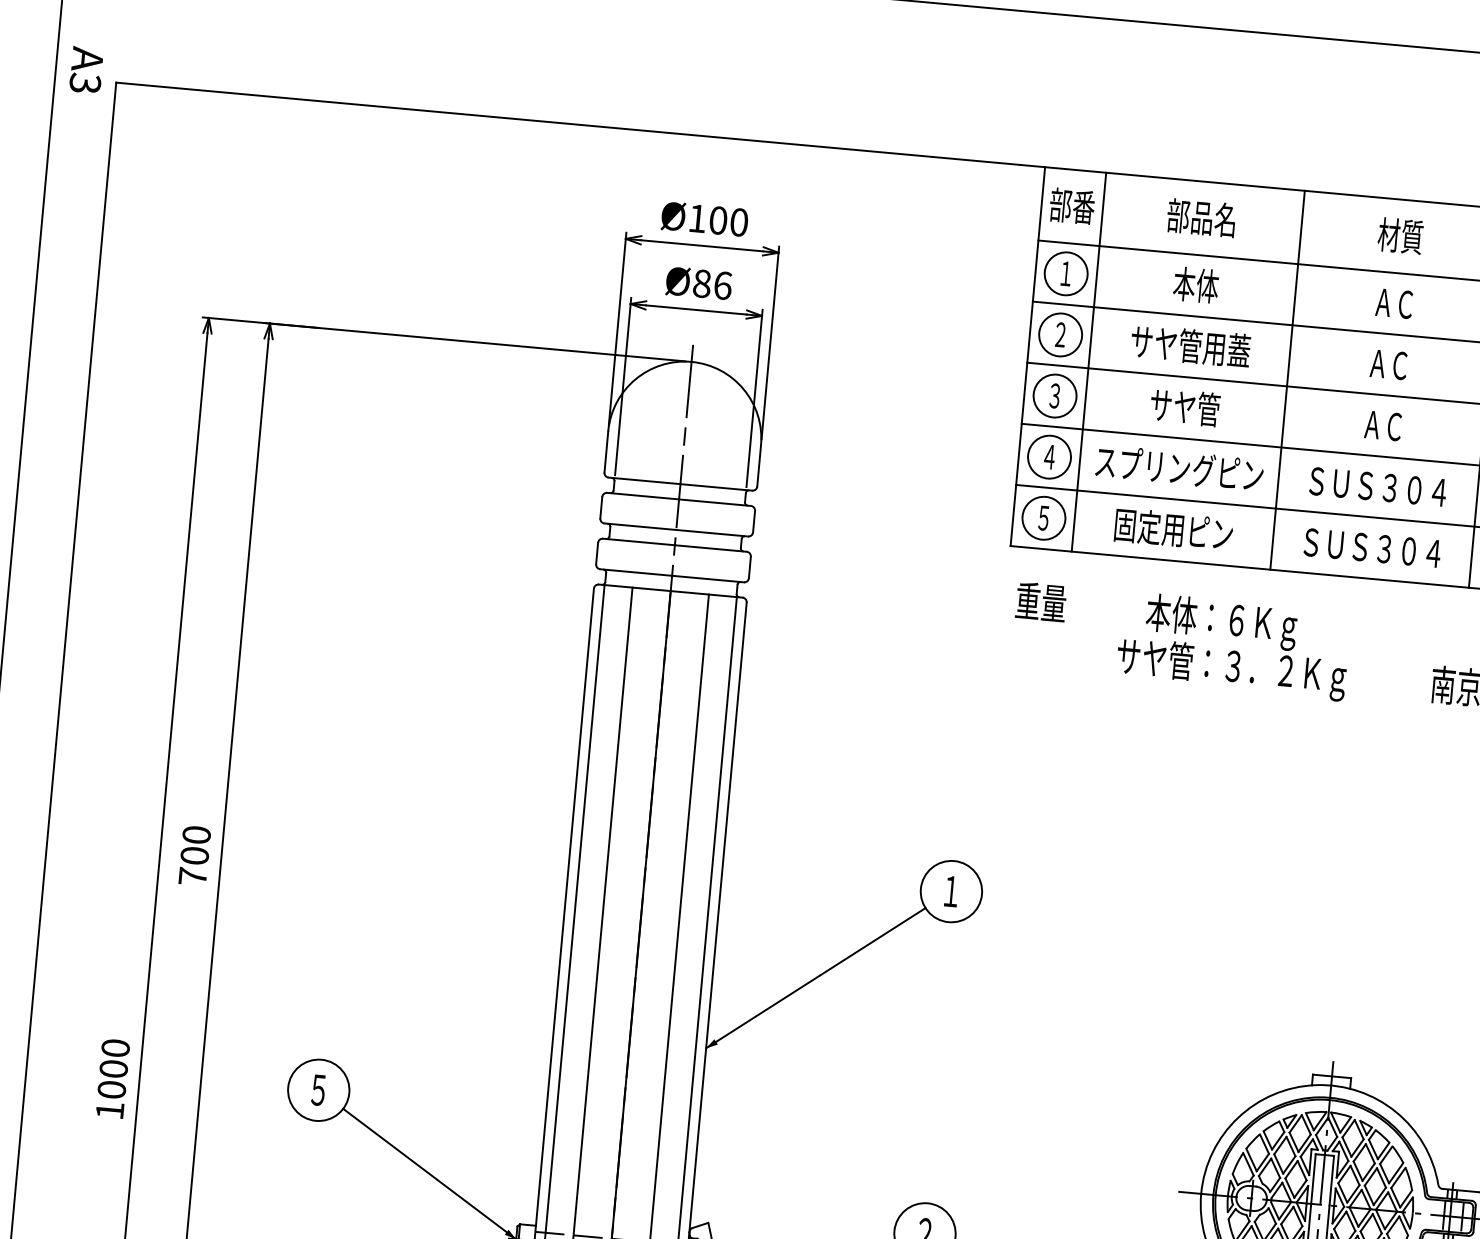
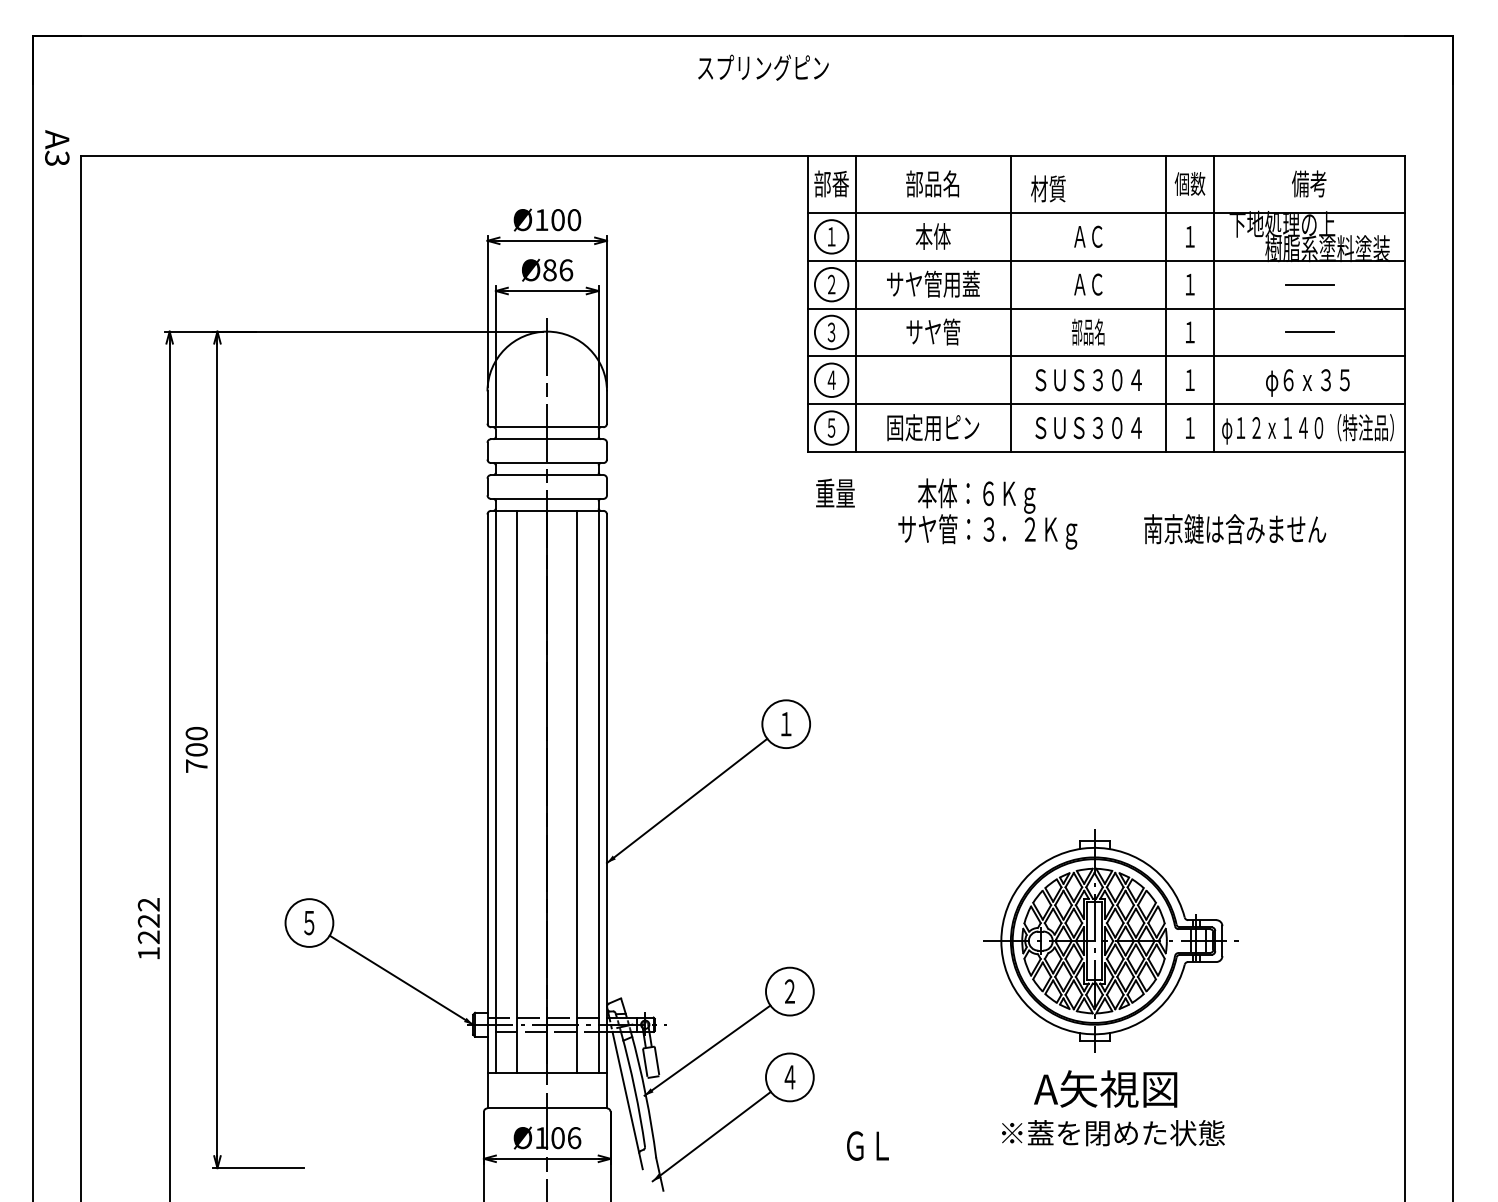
text: (1400, 235) -> (1048, 188), moved
text: (1382, 424) -> (1087, 331), ＡＣ -> 部品名
text: (1179, 468) -> (763, 67), moved
text: (113, 1069) -> (148, 921), 1000 -> 1222

